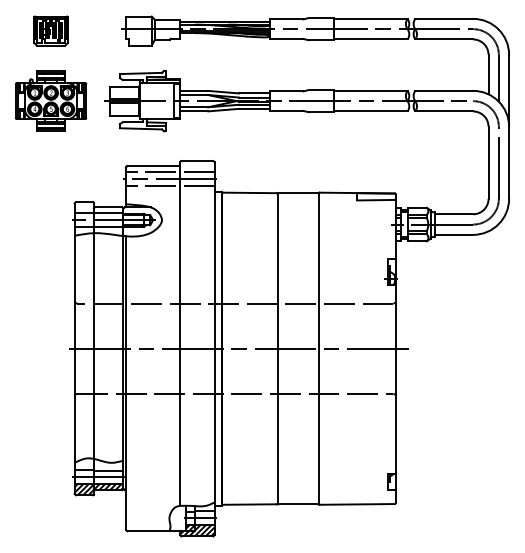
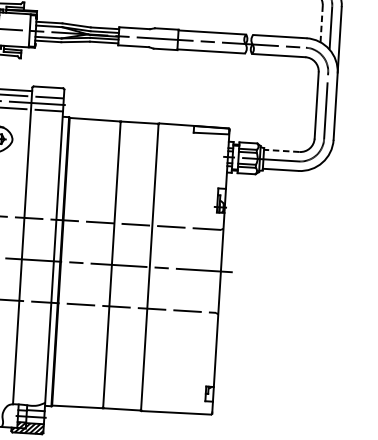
line: (488, 74) -> (321, 24), solid -> dashed
line: (453, 214) -> (281, 151), solid -> dashed

